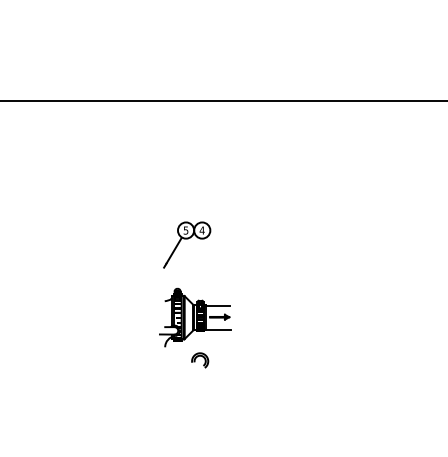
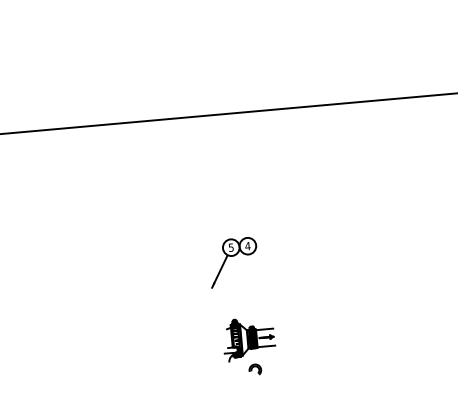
part: (195, 327) -> (249, 346), size x0.7

